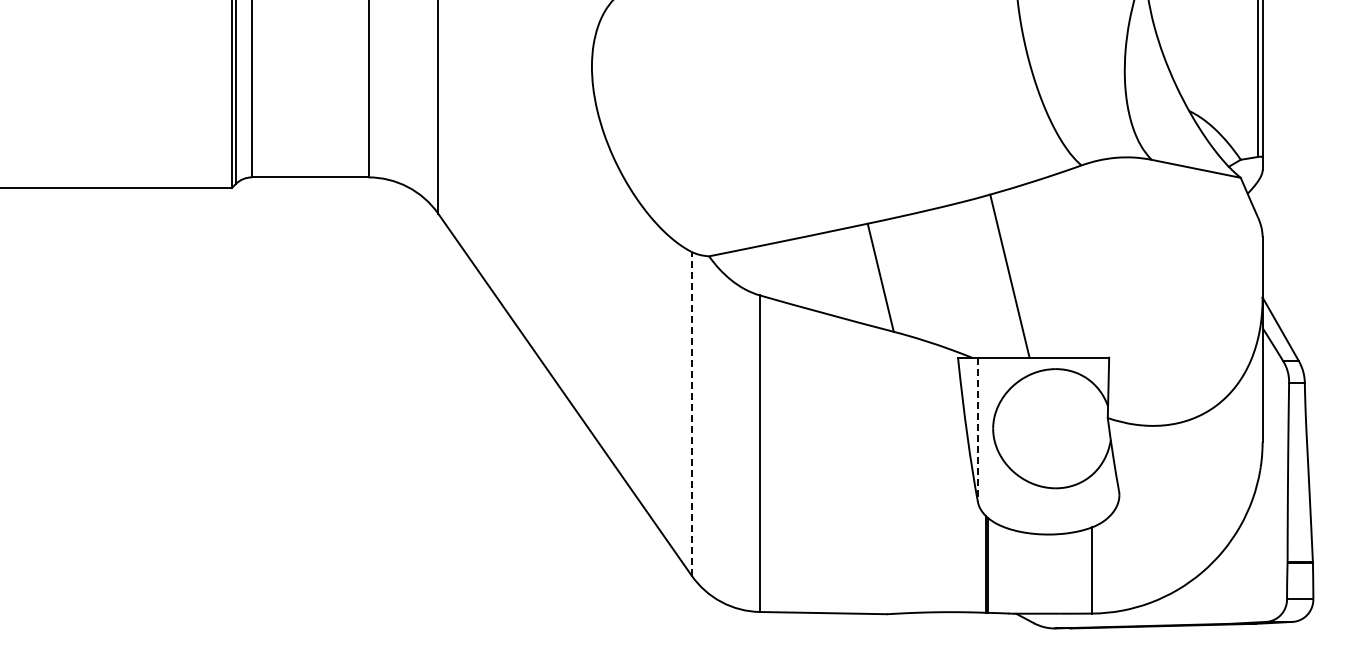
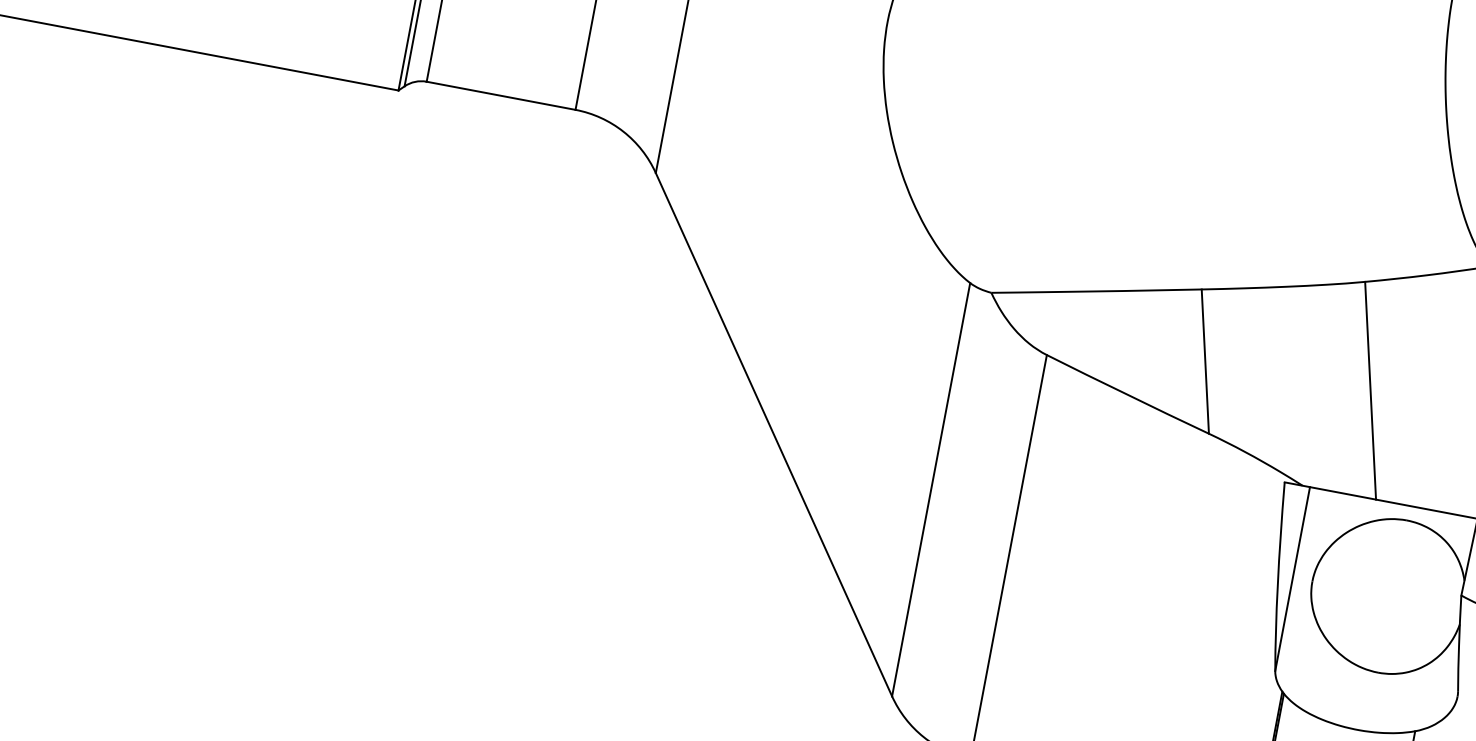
line: (691, 413) -> (930, 489), dashed -> solid
line: (977, 429) -> (1292, 578), dashed -> solid

